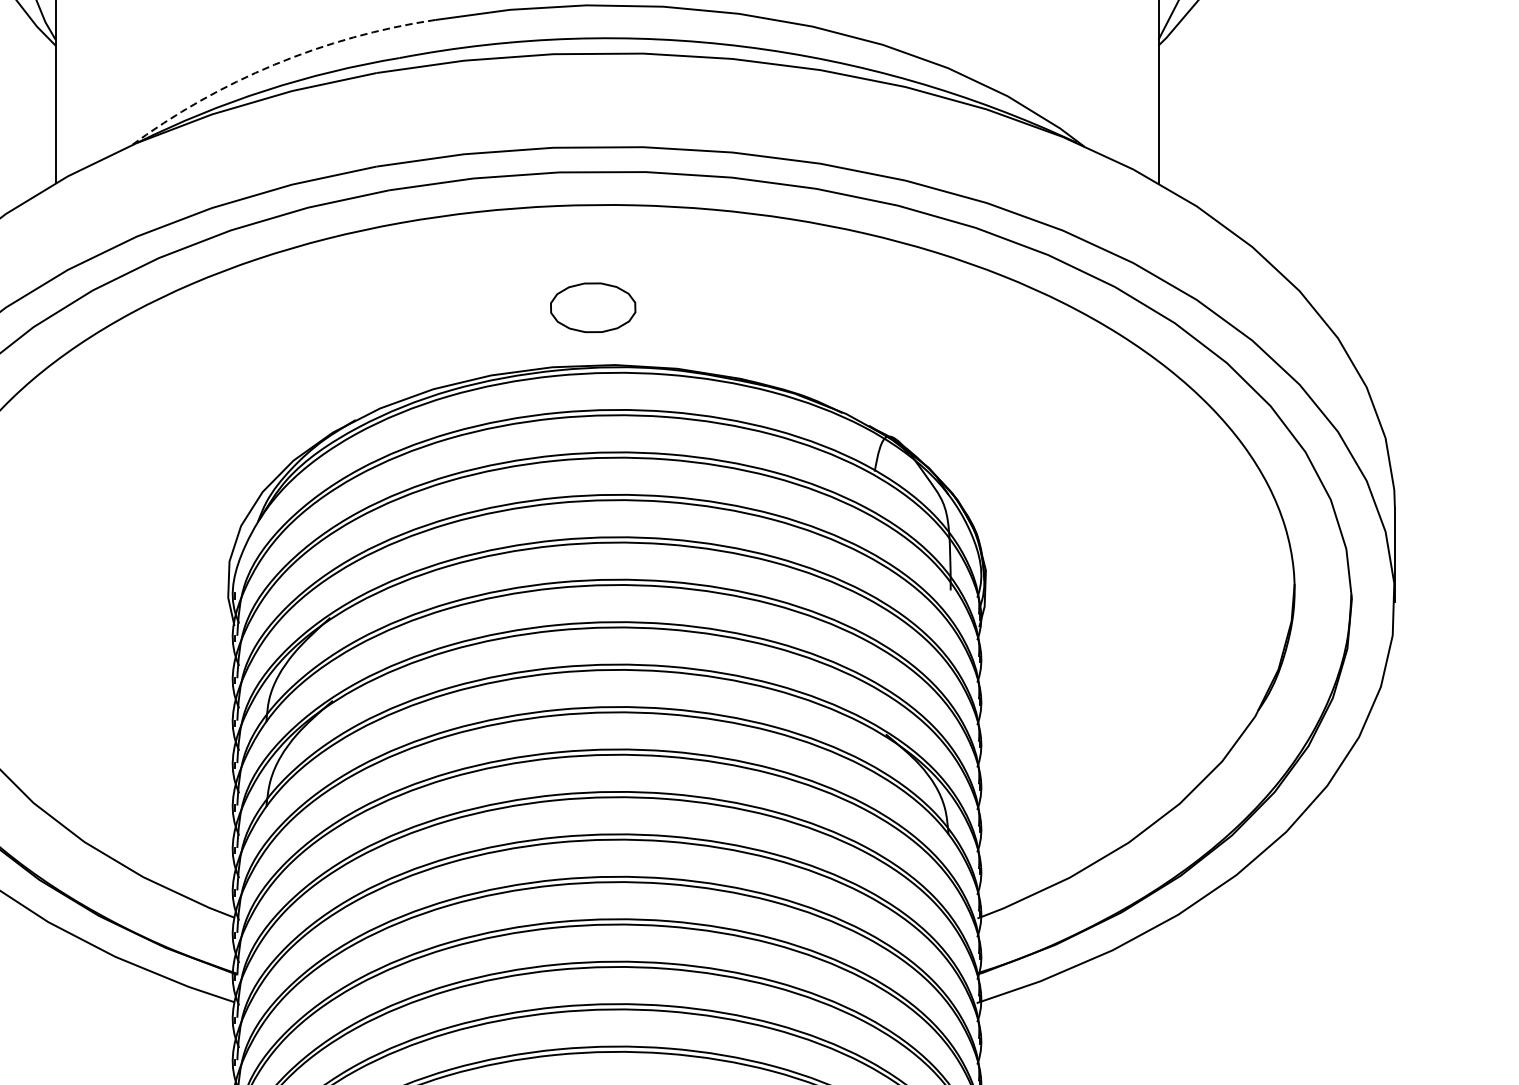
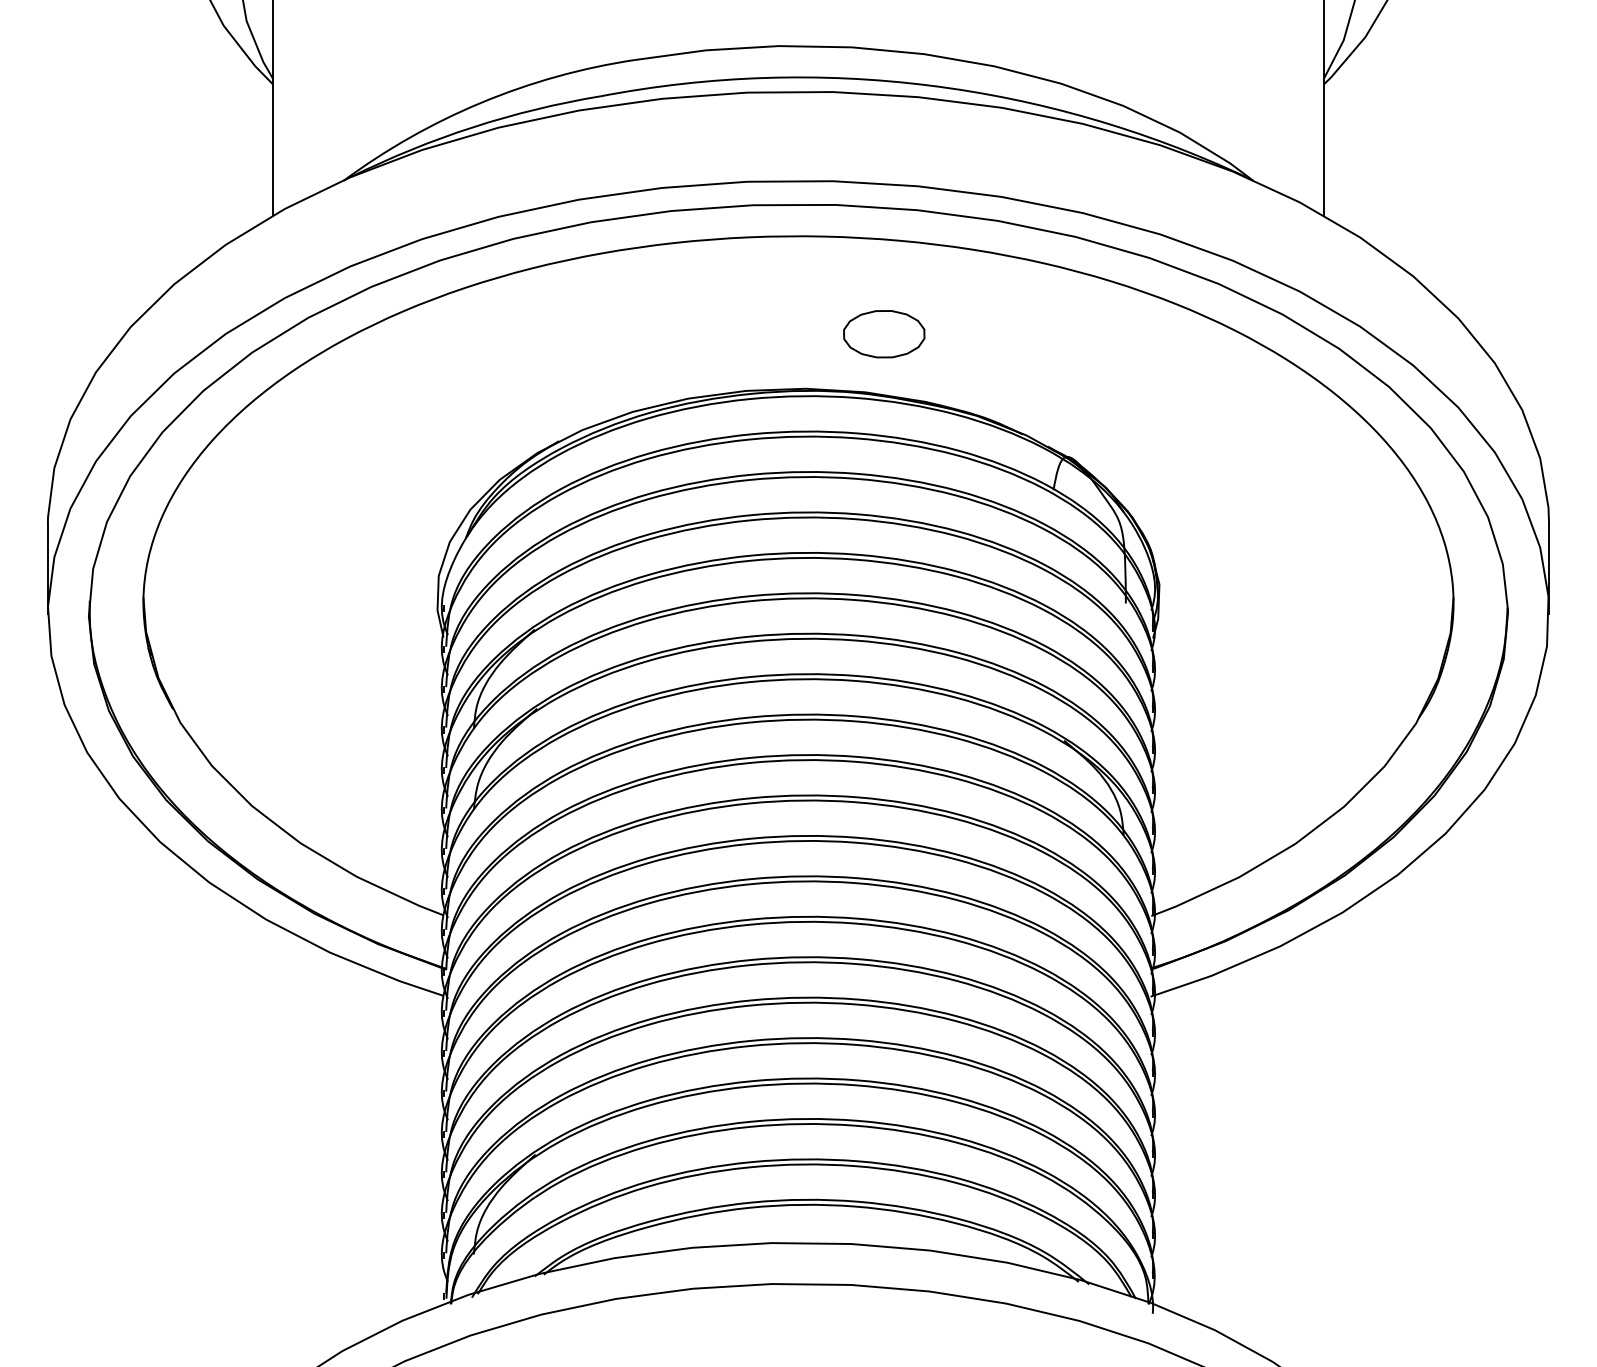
arc: (274, 64) -> (481, 102), dashed -> solid
part: (593, 308) -> (884, 334), moved

